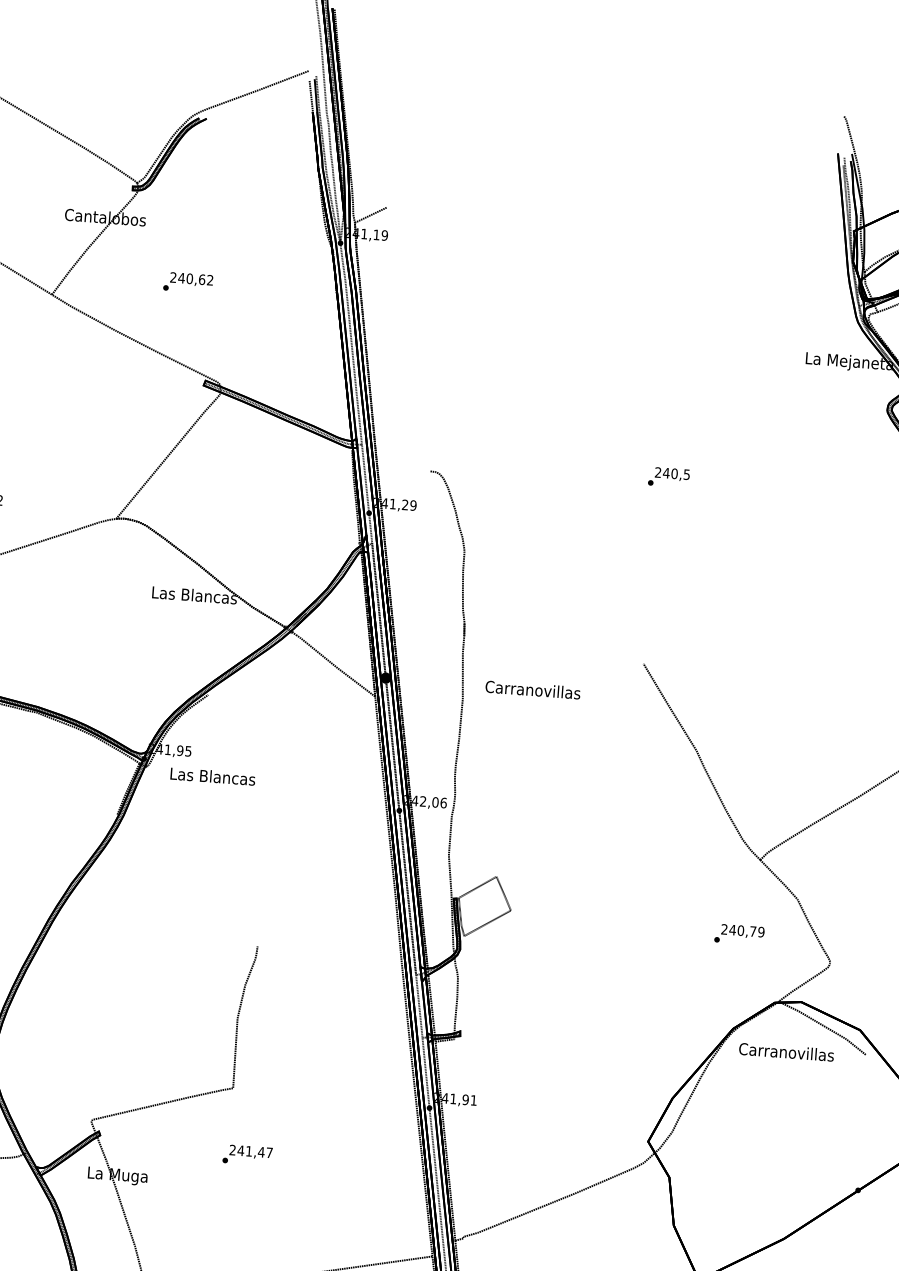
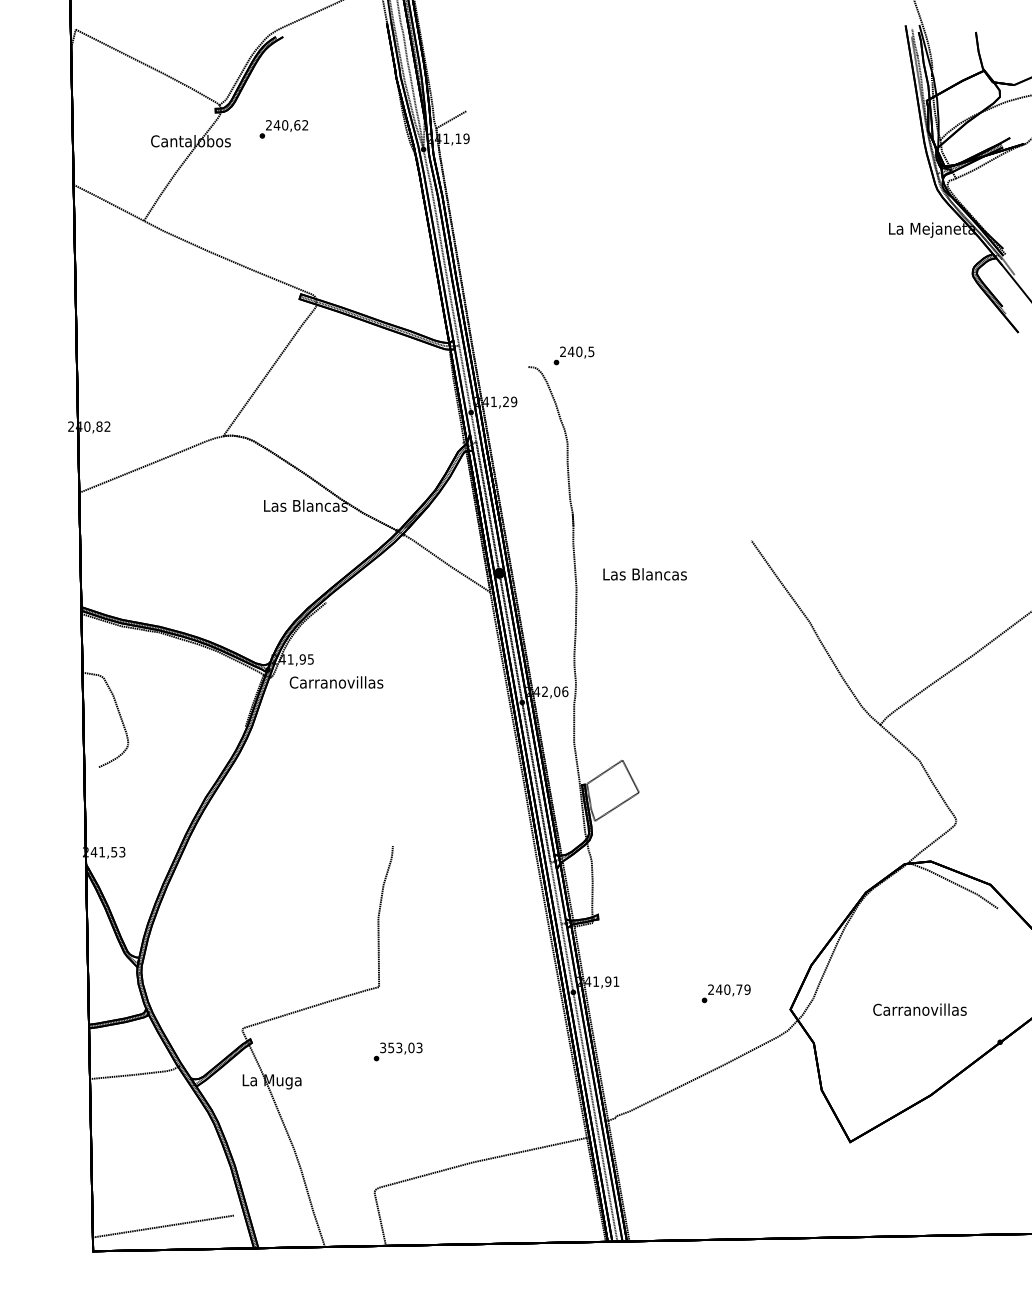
text: (187, 282) -> (283, 129), moved
text: (668, 477) -> (573, 355), moved
text: (532, 690) -> (644, 574), Carranovillas -> Las Blancas
text: (212, 776) -> (336, 682), Las Blancas -> Carranovillas
text: (738, 934) -> (725, 993), moved
text: (786, 1051) -> (919, 1009), moved
text: (251, 1151) -> (401, 1047), 241,47 -> 353,03

